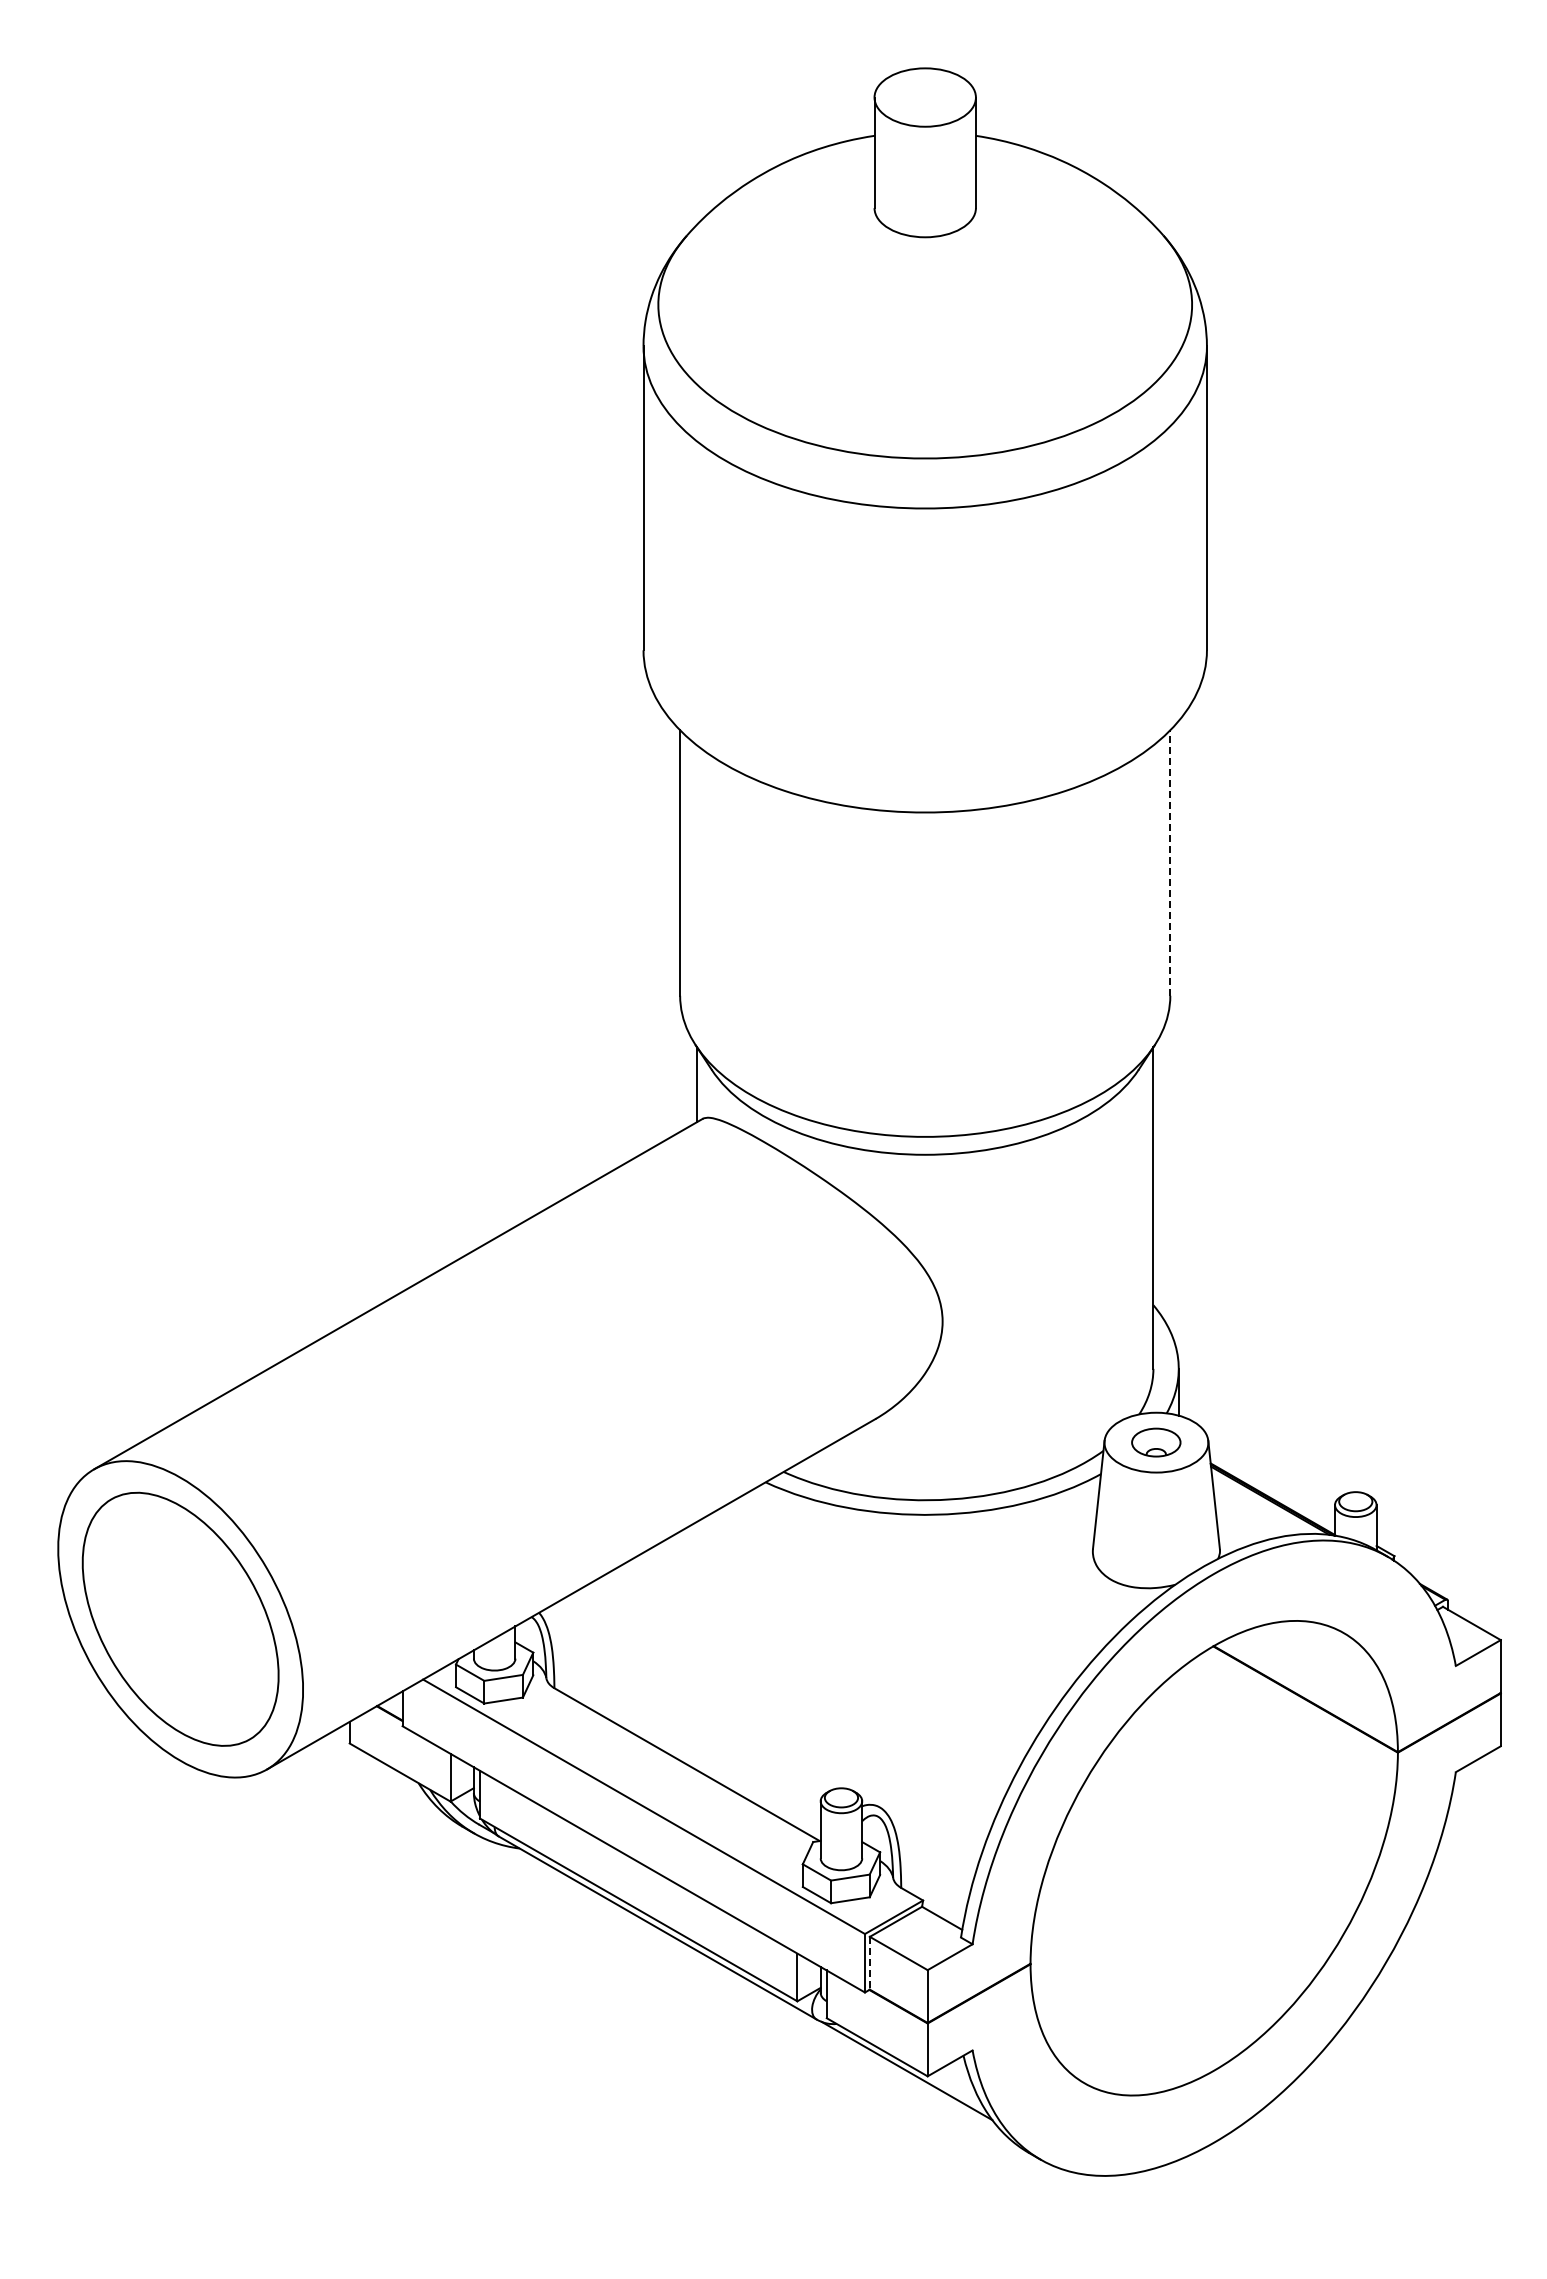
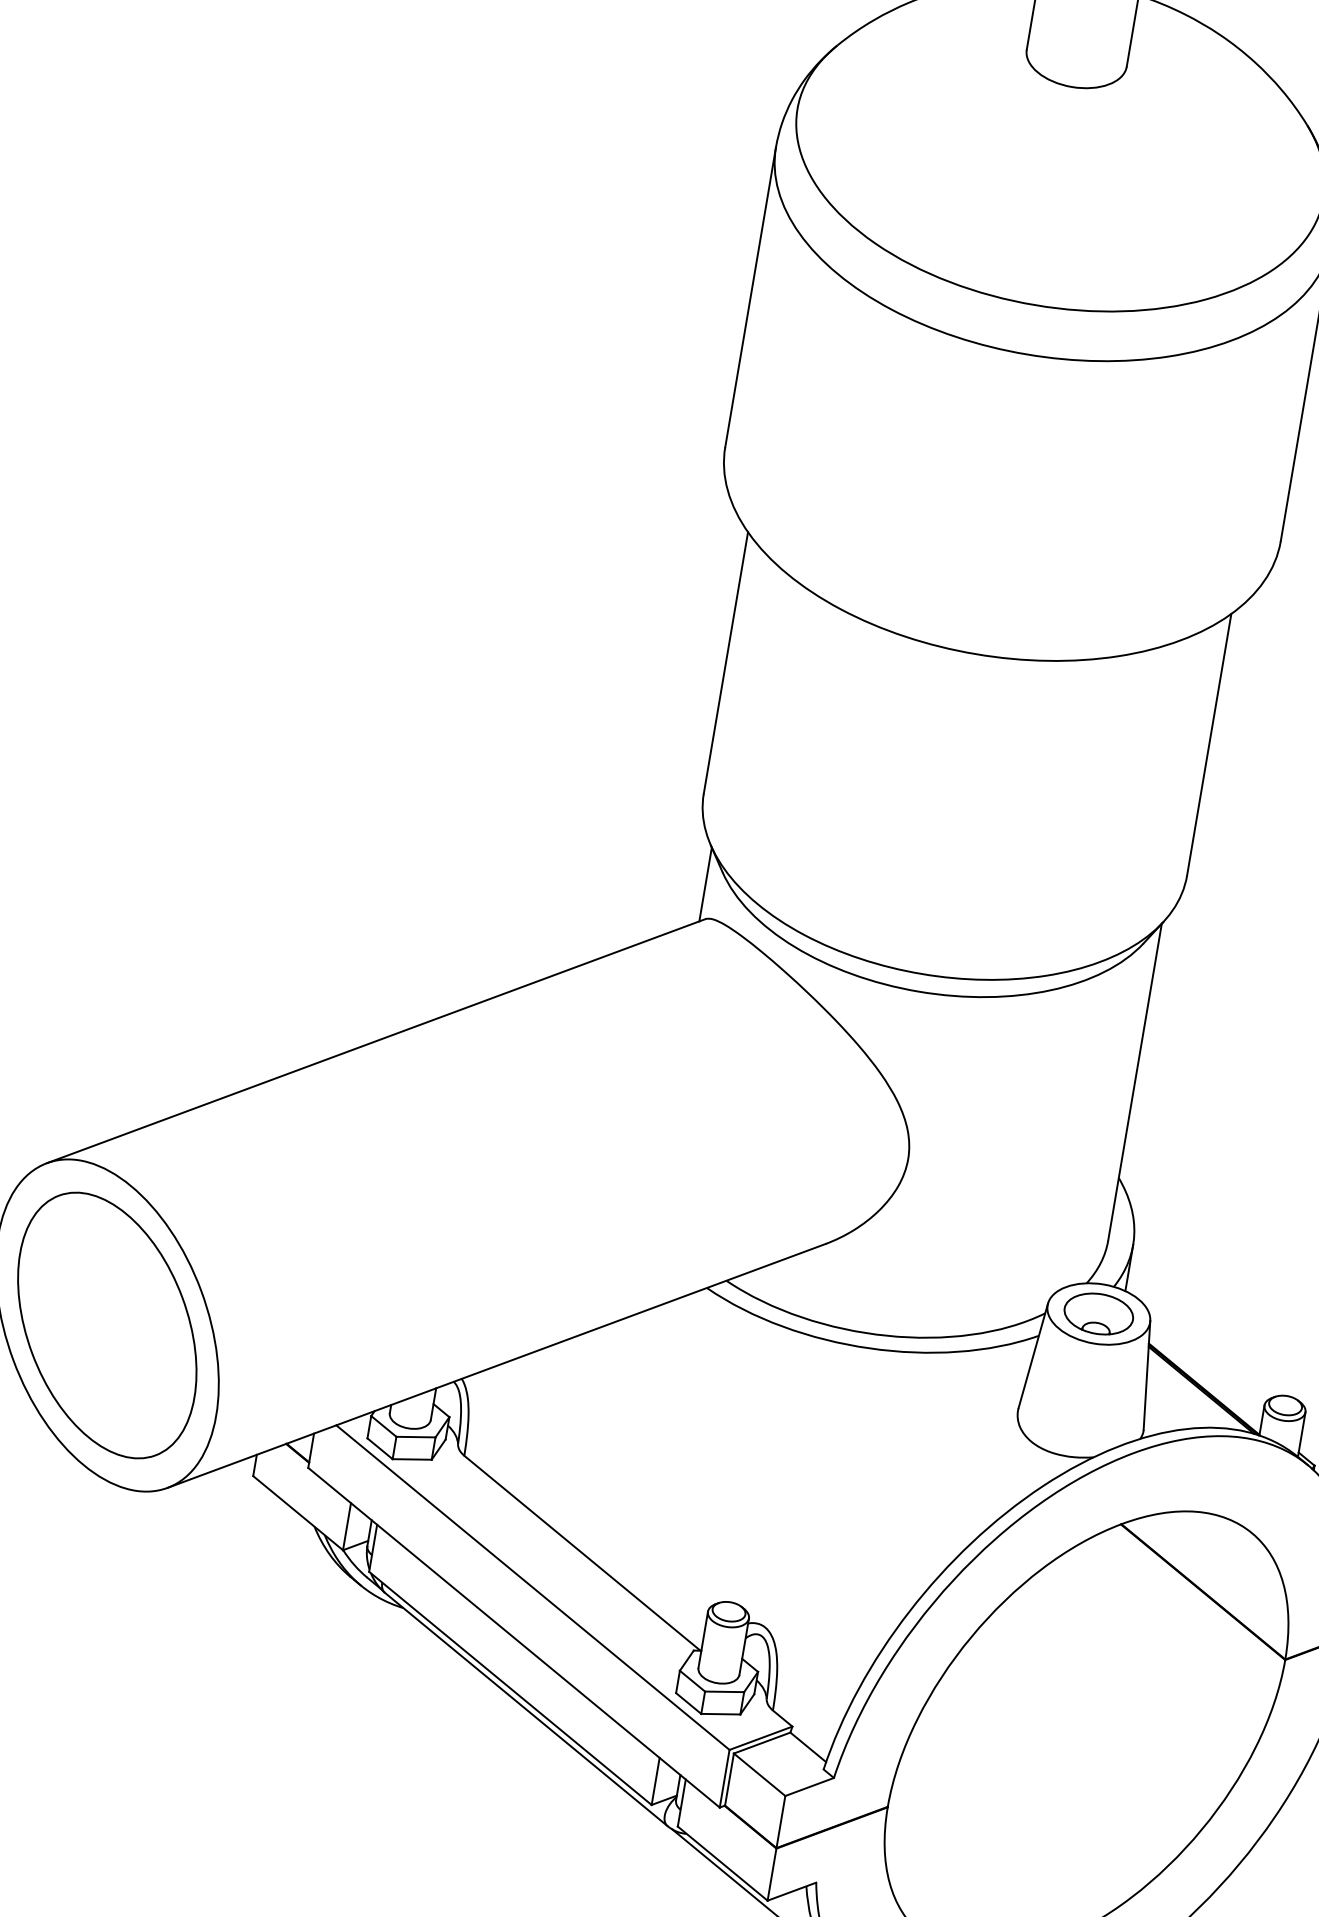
line: (1170, 863) -> (1209, 745), dashed -> solid
part: (1155, 1442) -> (1097, 1313), size x1.43
line: (869, 1963) -> (729, 1779), dashed -> solid

